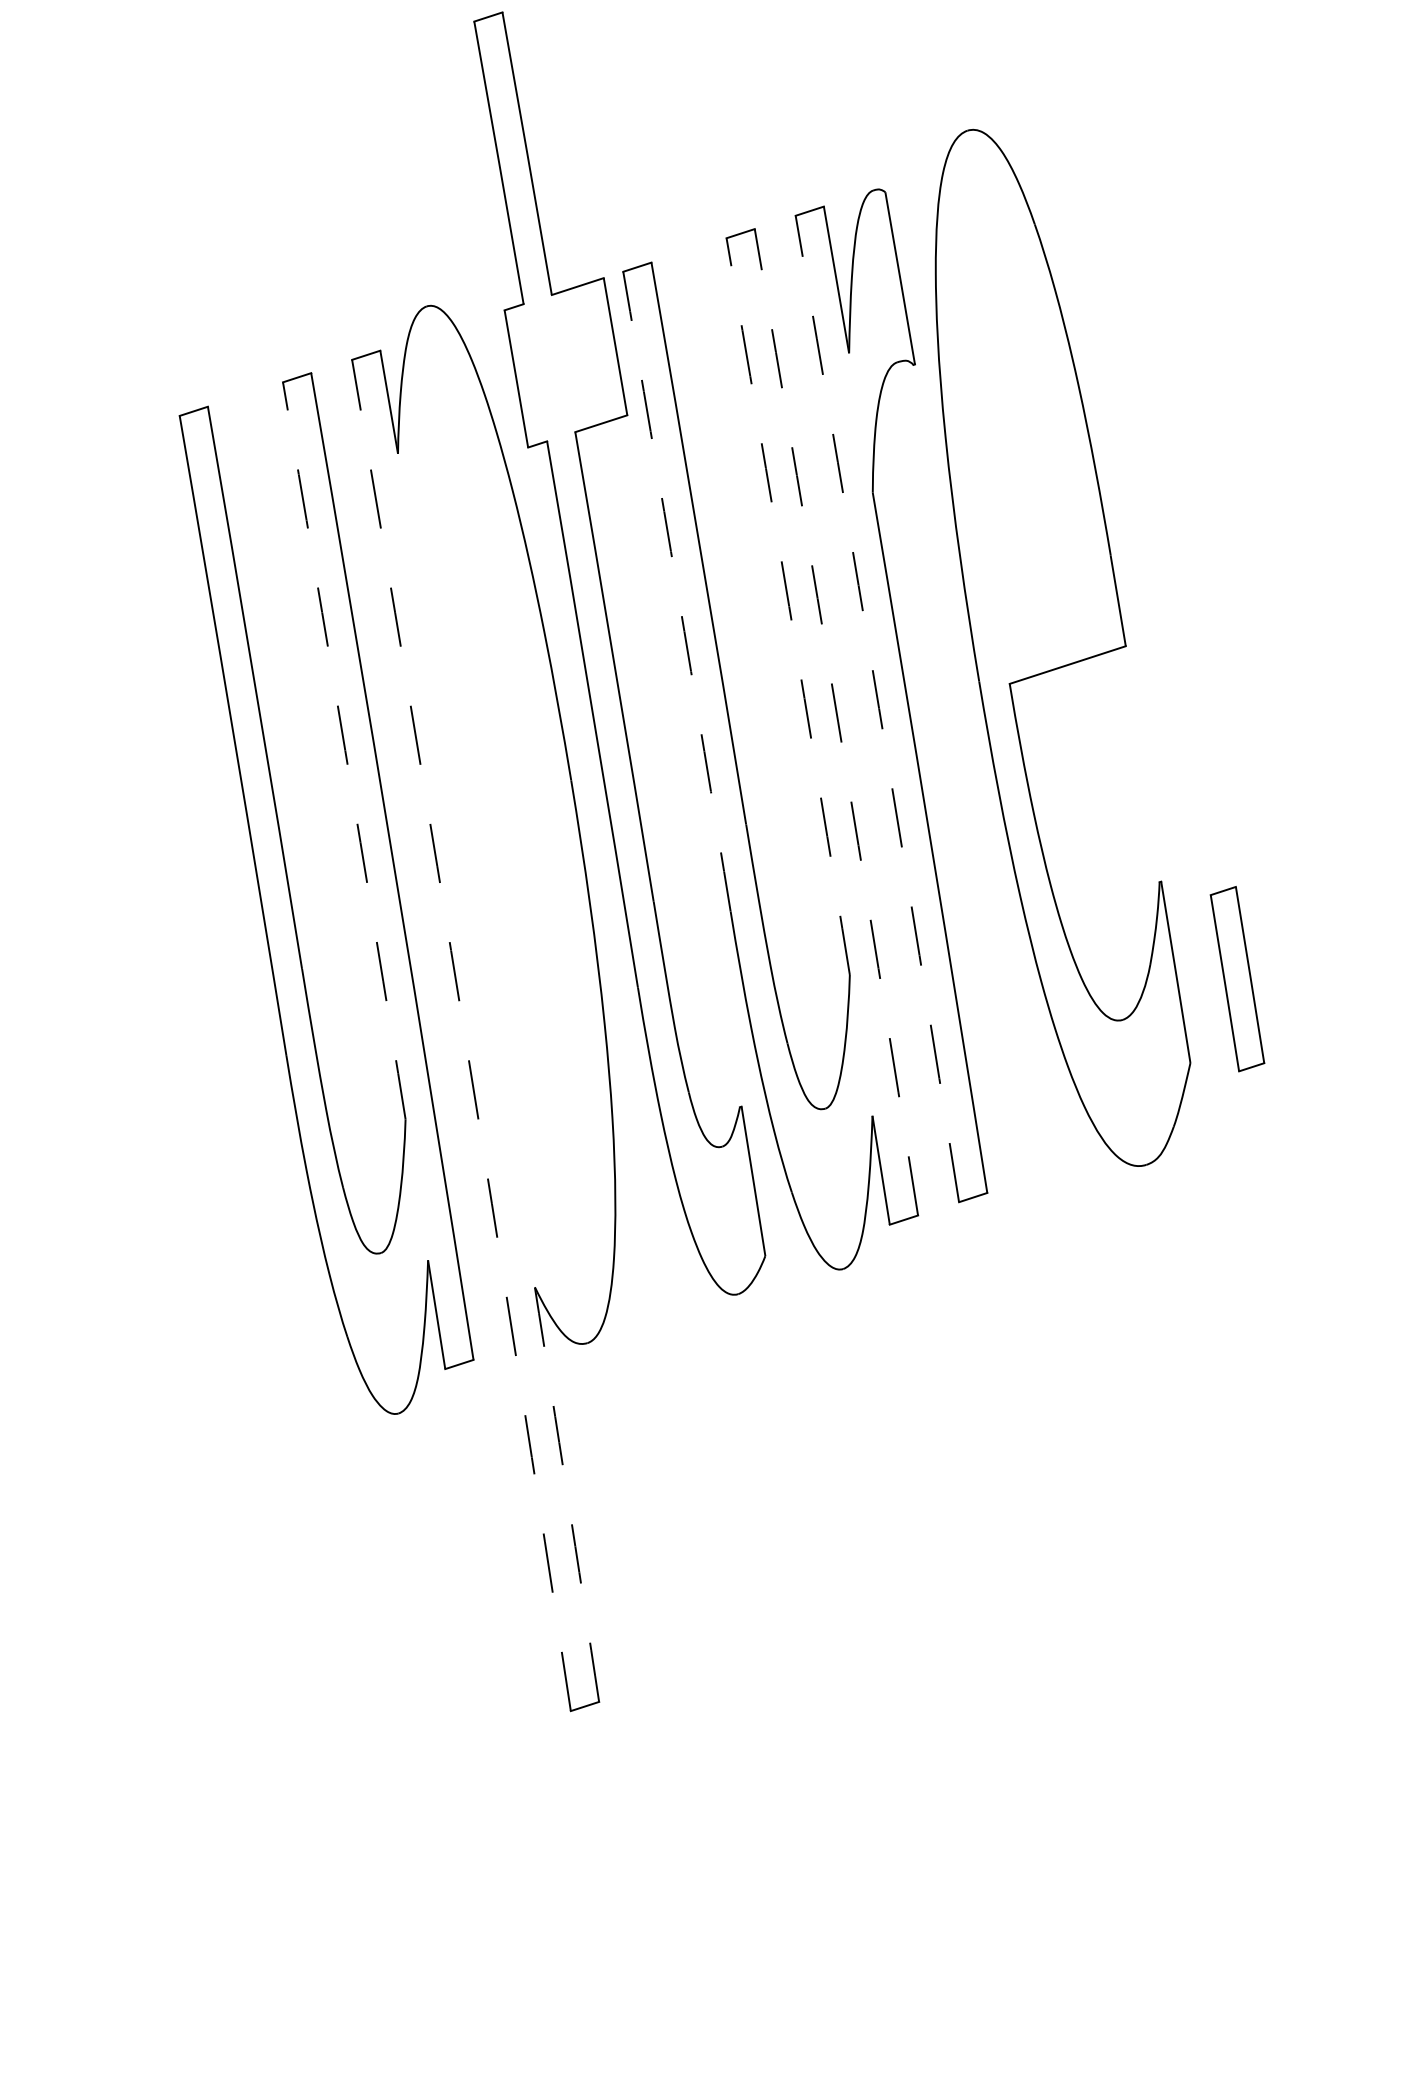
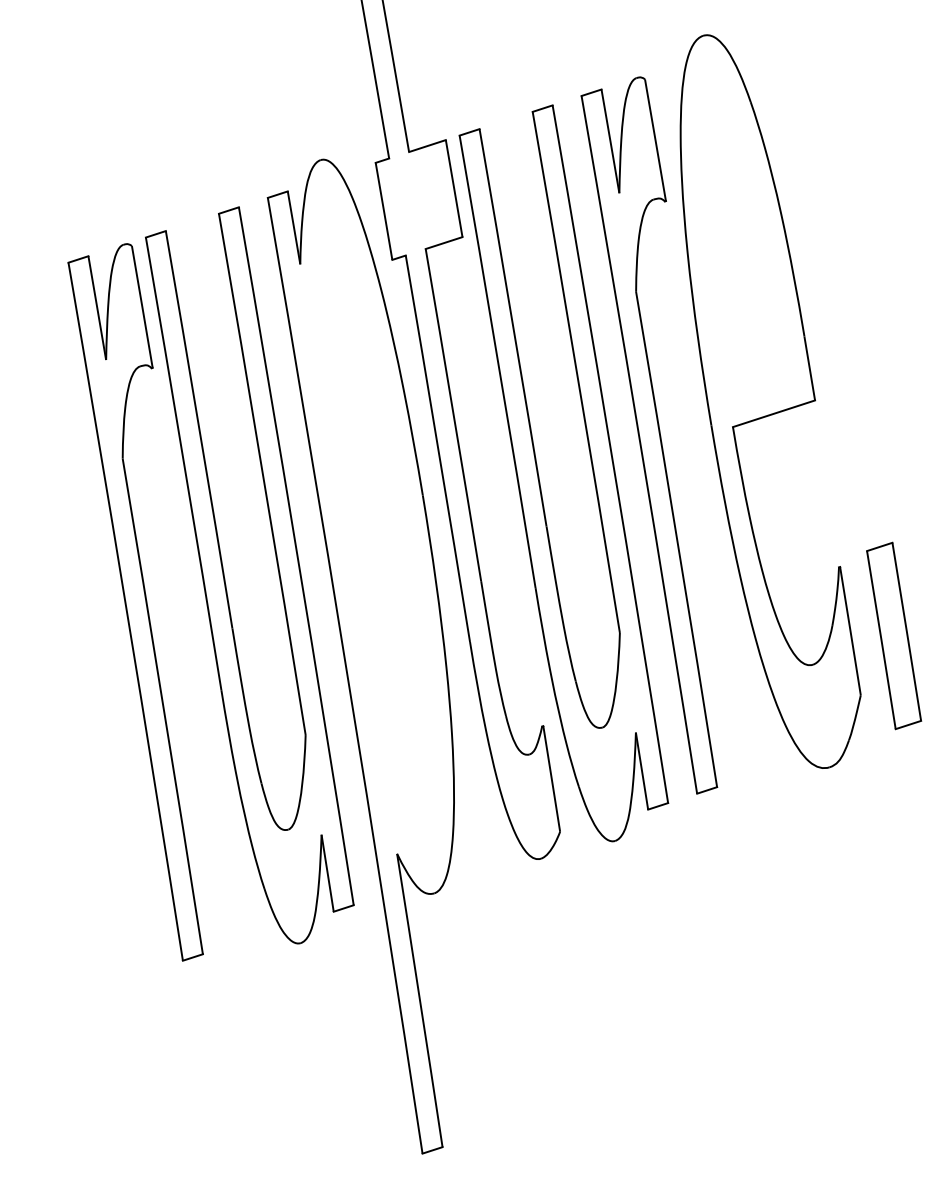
arc: (677, 591) -> (497, 361), dashed -> solid
arc: (789, 606) -> (577, 372), dashed -> solid
arc: (879, 708) -> (640, 444), dashed -> solid
arc: (838, 721) -> (611, 453), dashed -> solid
arc: (345, 750) -> (263, 474), dashed -> solid
part: (165, 931) -> (135, 602), added
part: (1237, 978) -> (894, 635), size x1.43
arc: (464, 1034) -> (347, 675), dashed -> solid
arc: (567, 1494) -> (420, 1000), dashed -> solid

